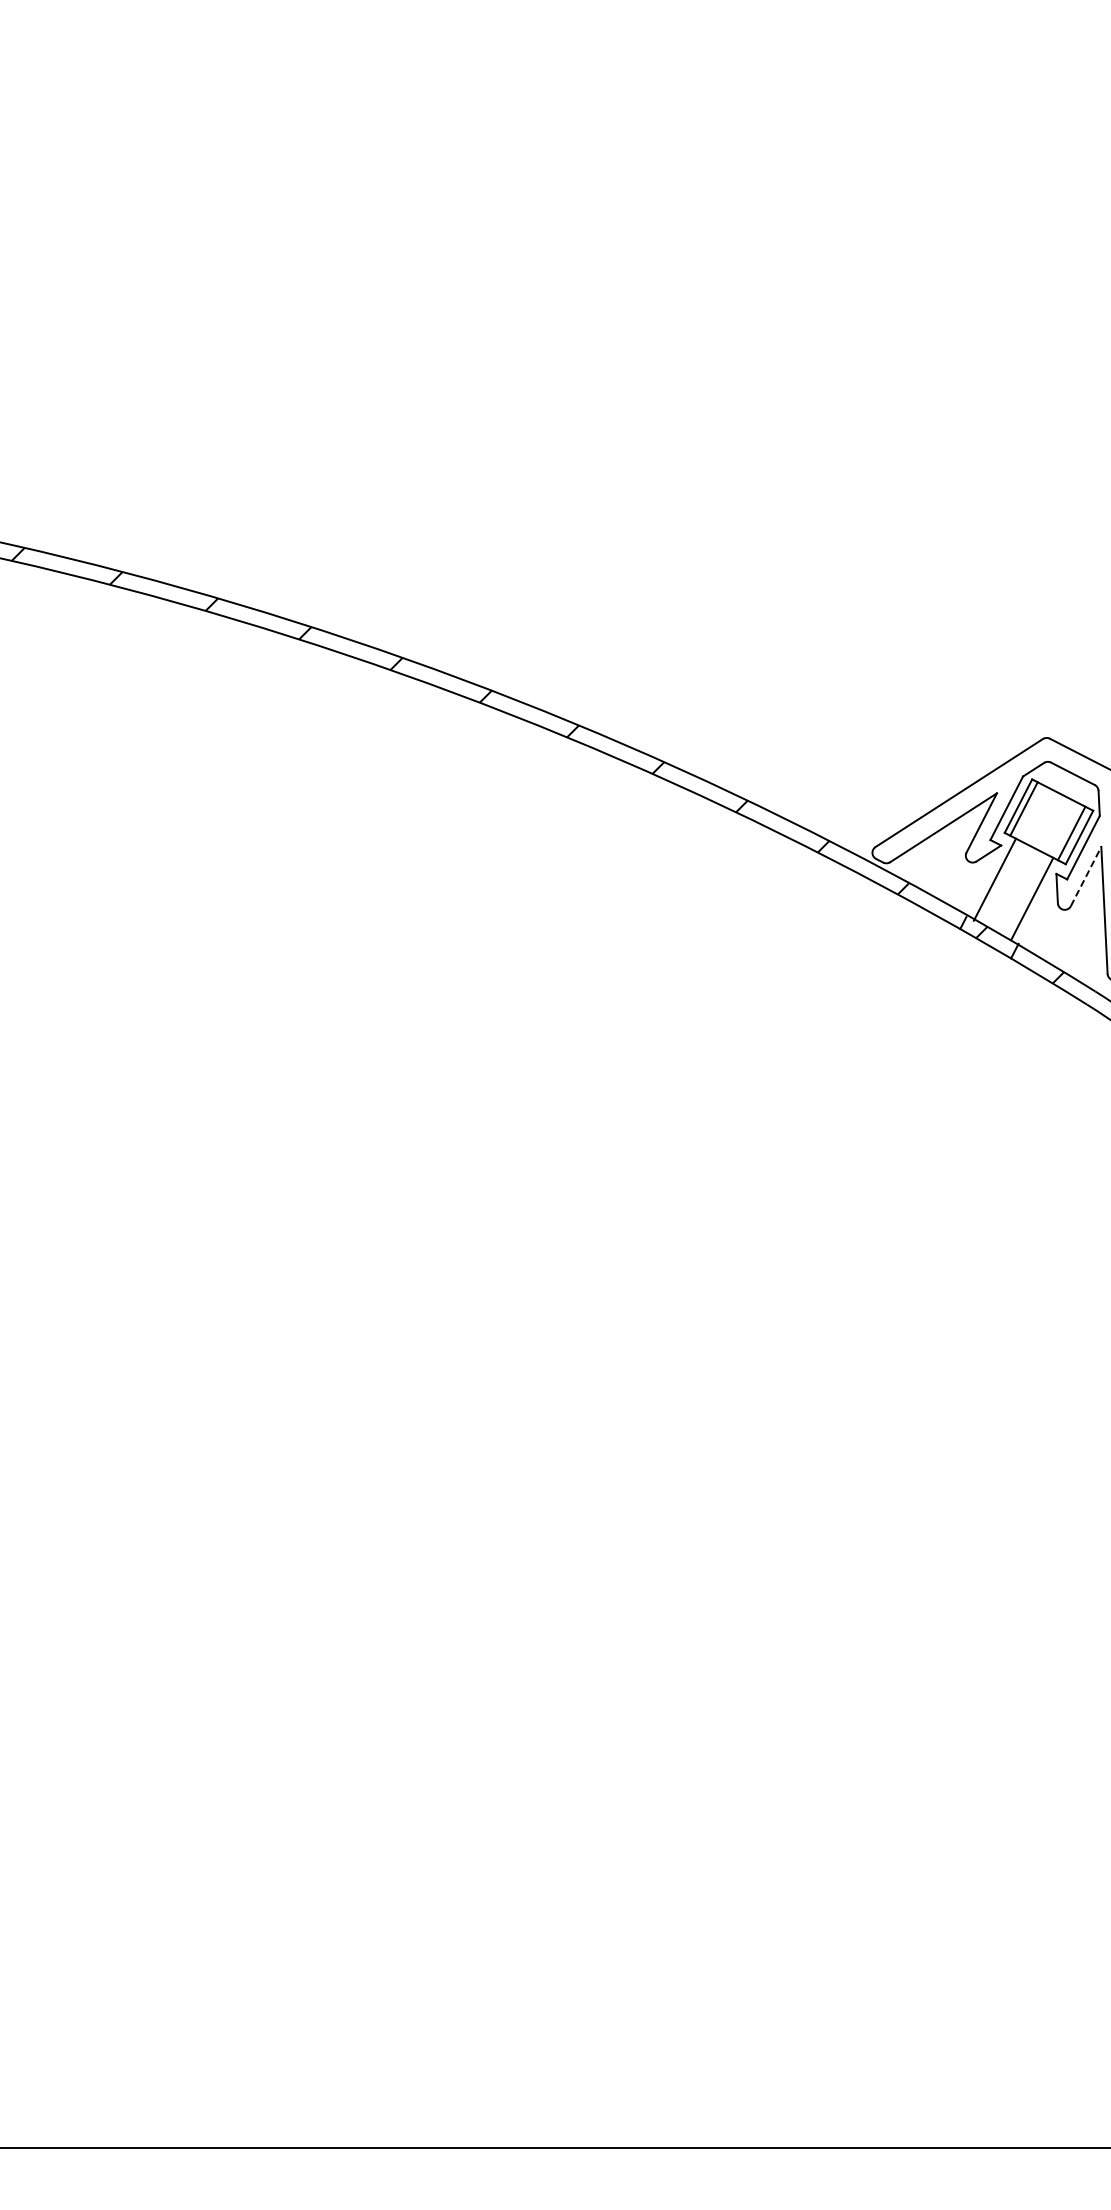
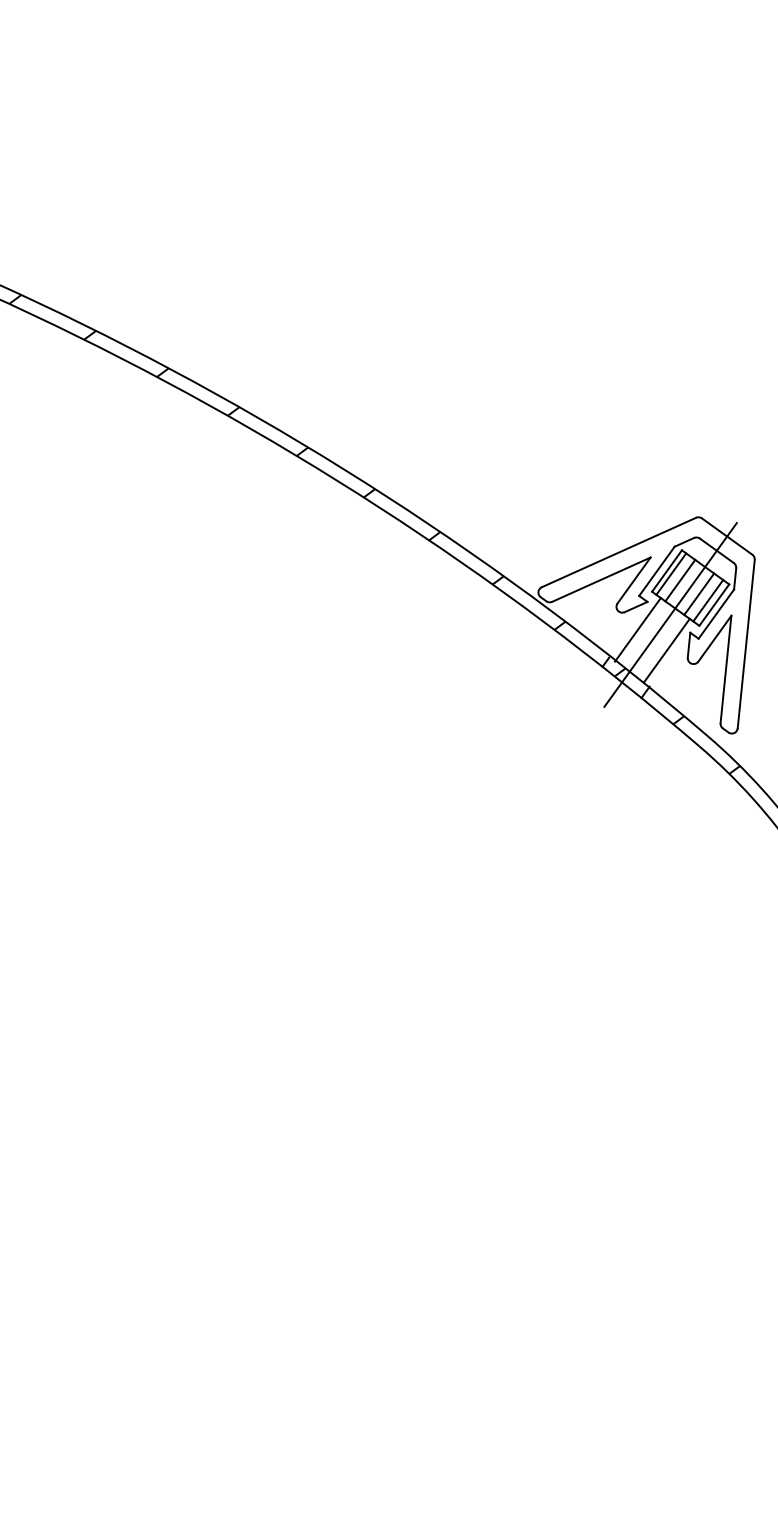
line: (1035, 814) -> (680, 580), added
line: (1059, 827) -> (698, 594), added
line: (1029, 856) -> (669, 614), added
line: (1086, 876) -> (715, 638), dashed -> solid

